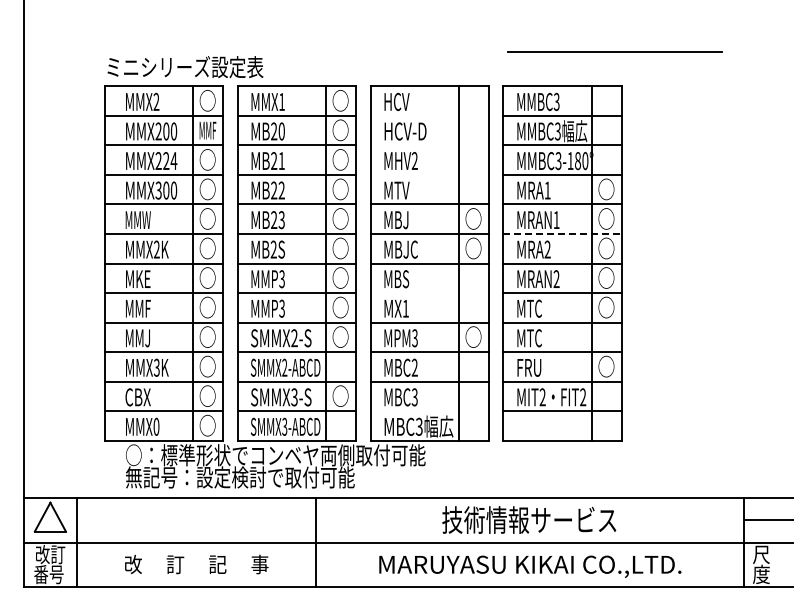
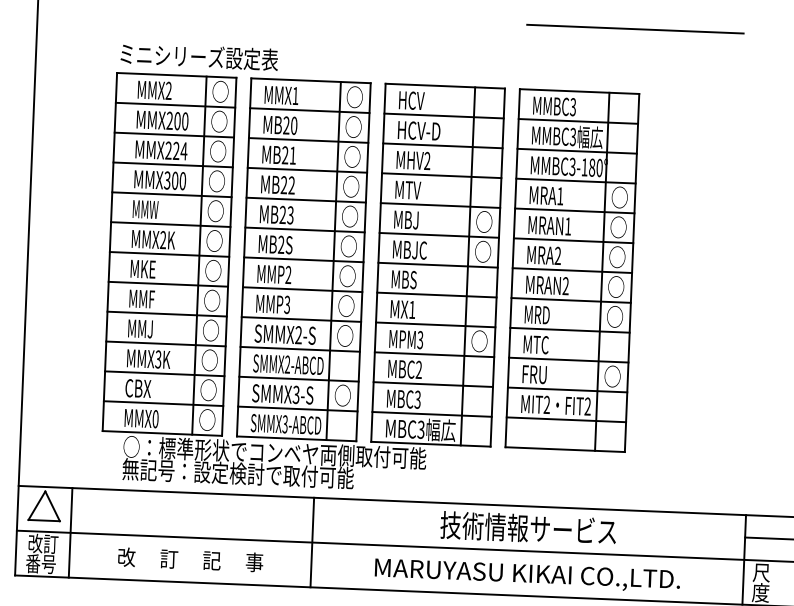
line: (614, 51) -> (634, 28), moved
line: (429, 115) -> (444, 115), added
text: (207, 130) -> (219, 121), MMF -> ○
line: (429, 145) -> (442, 145), added
line: (429, 174) -> (441, 175), added
line: (562, 233) -> (573, 240), dashed -> solid
text: (281, 279) -> (287, 275), MMP3 -> MMP2
line: (429, 293) -> (436, 295), added
text: (529, 308) -> (537, 314), MTC -> MRD
line: (429, 411) -> (432, 414), added

